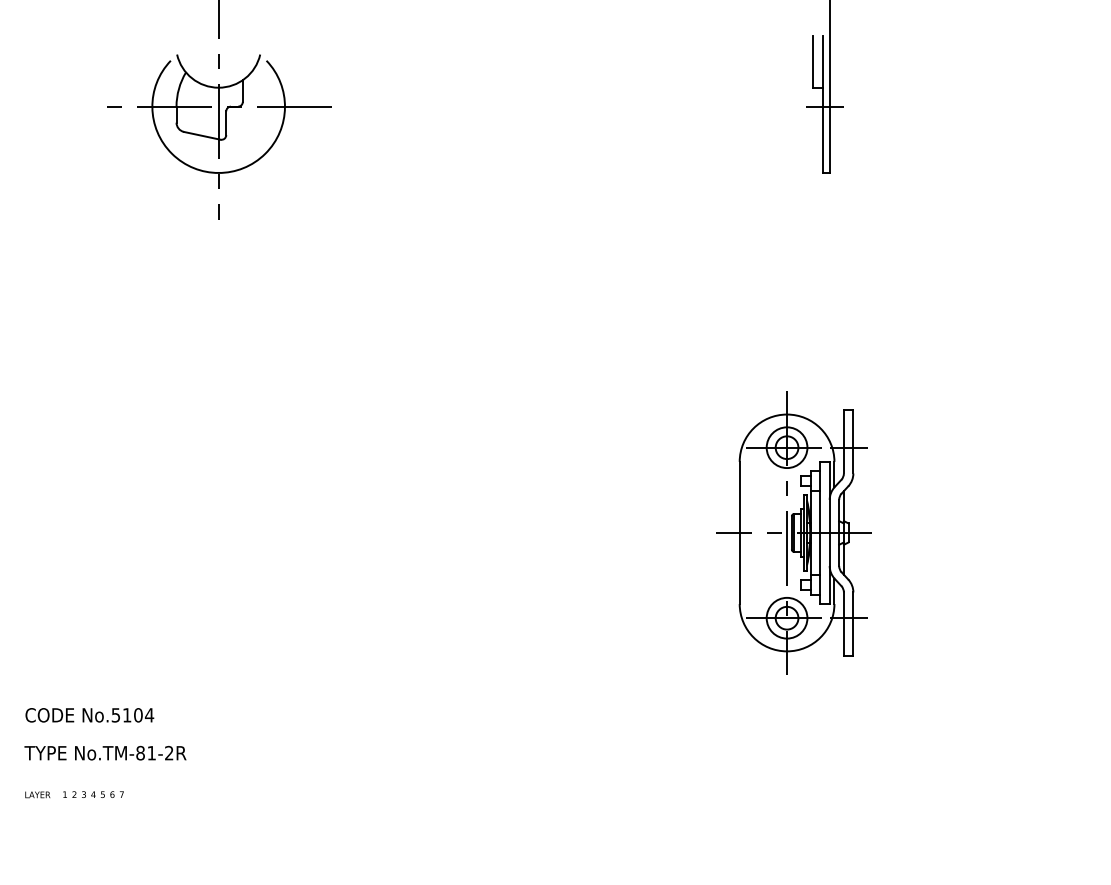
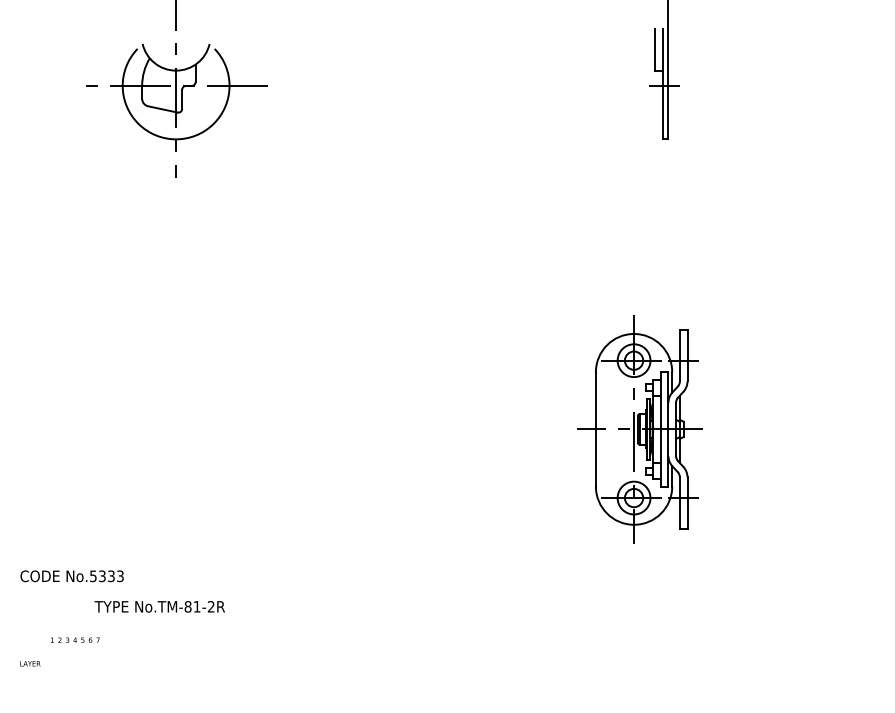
text: (138, 715) -> (111, 576), No.5104 -> No.5333
text: (105, 752) -> (159, 606), moved
text: (37, 794) -> (30, 663), moved

